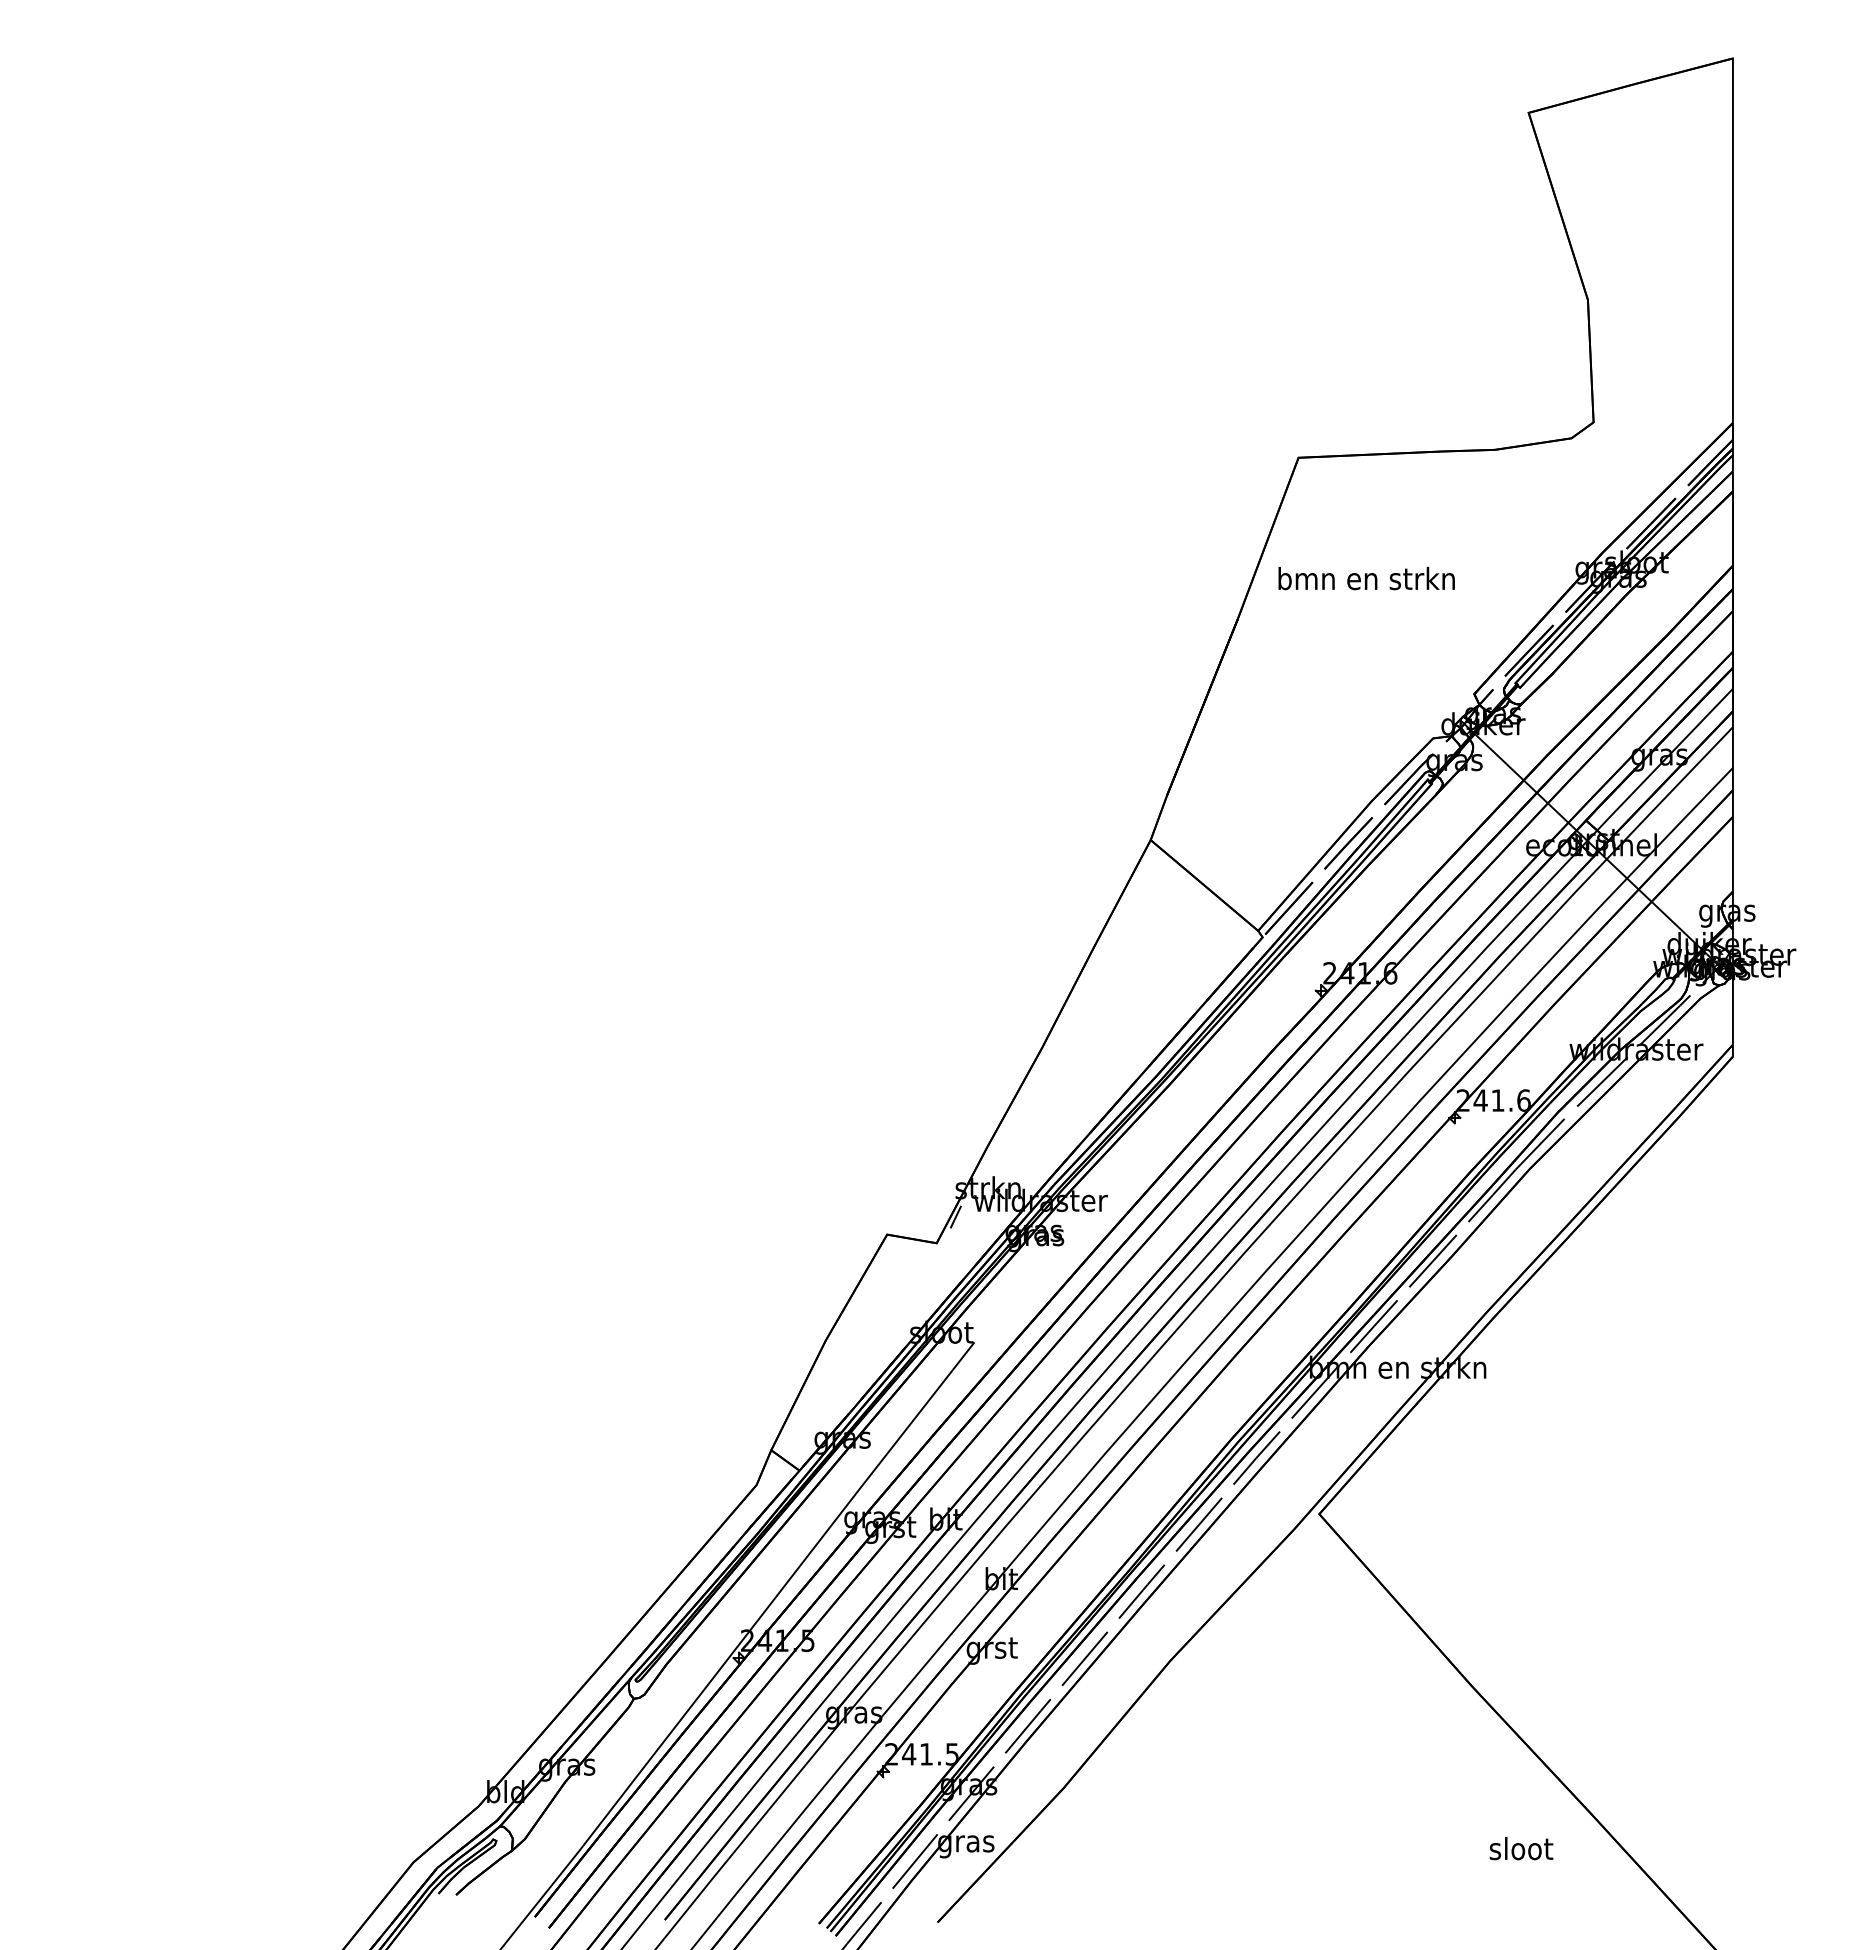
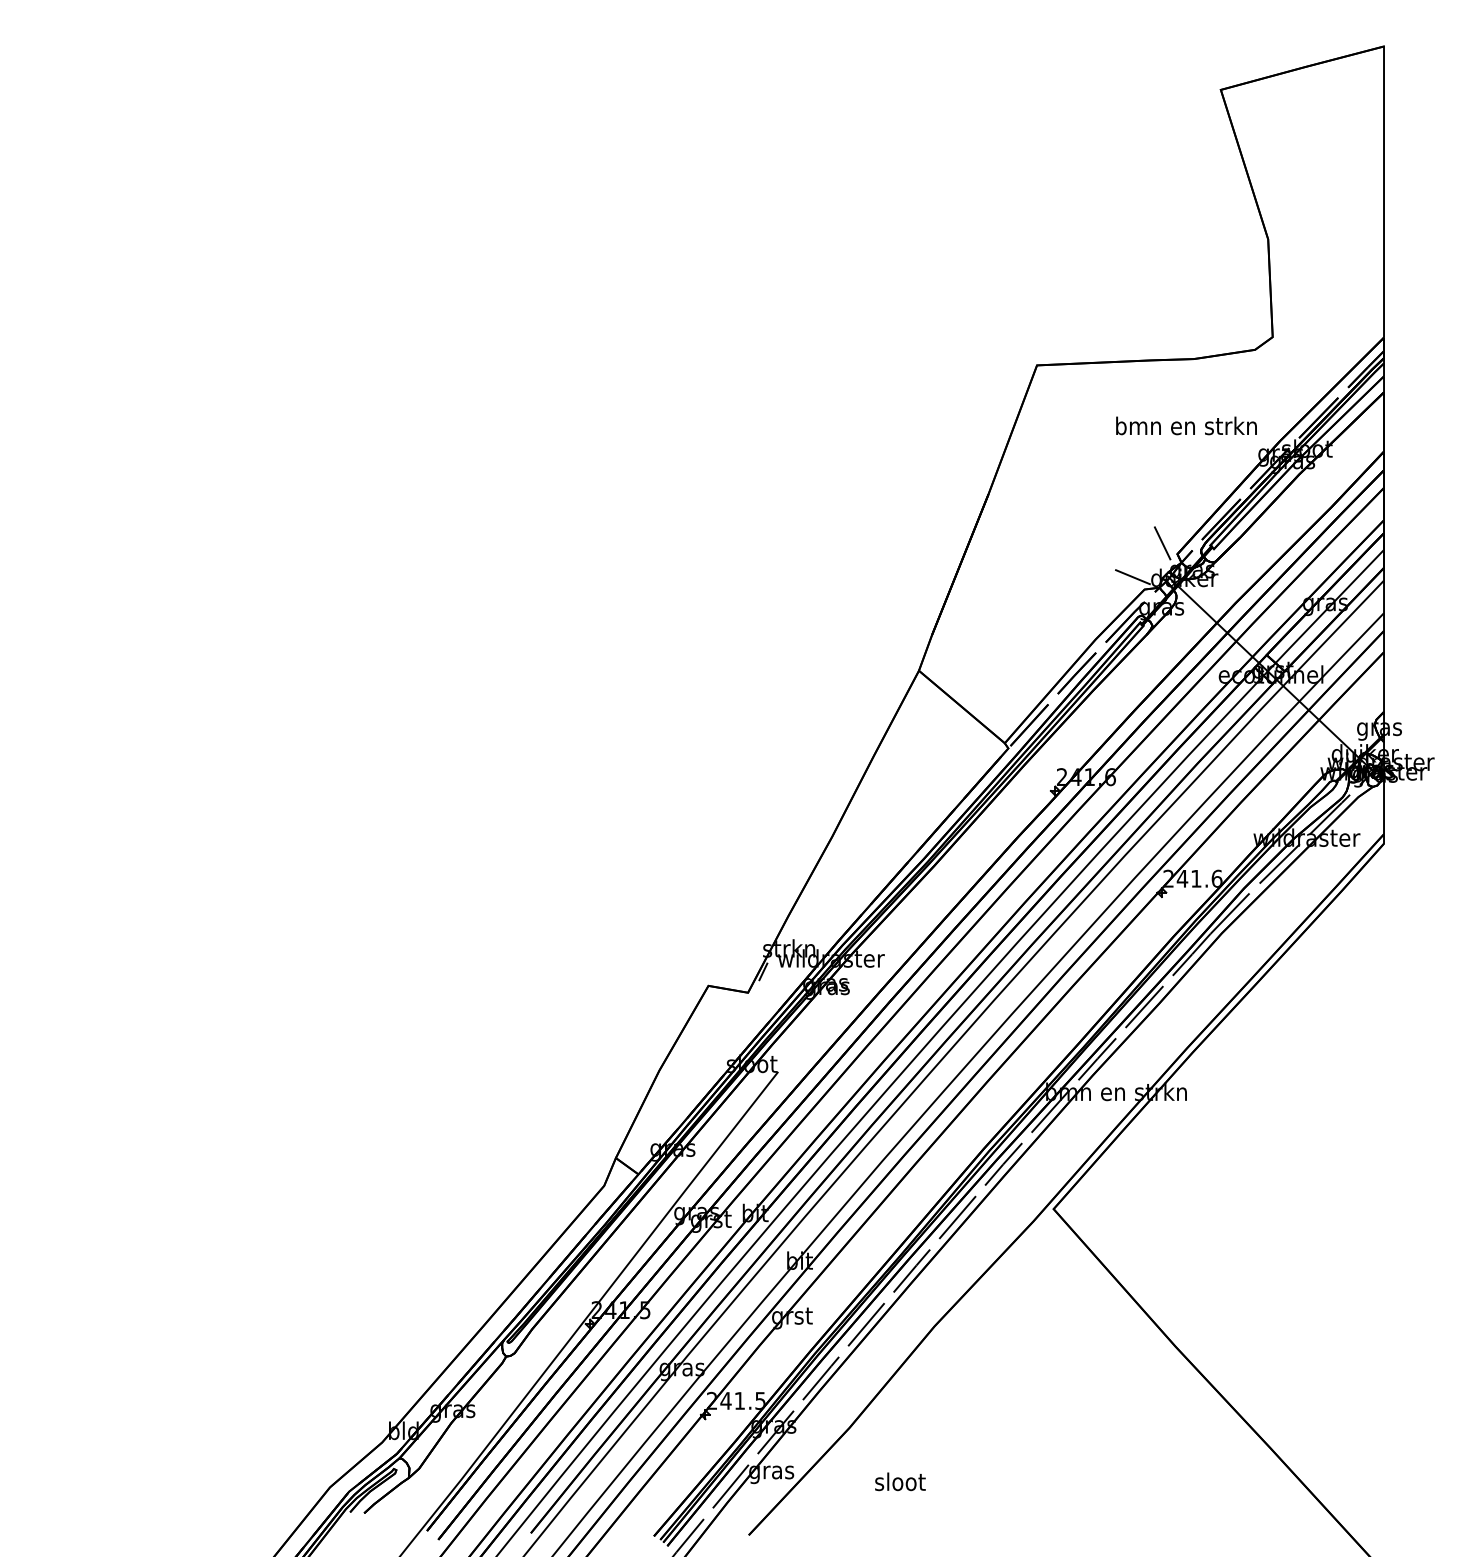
text: (1366, 578) -> (1186, 425), moved
line: (1455, 680) -> (1162, 543), added
line: (1418, 722) -> (1132, 576), added
text: (1521, 1848) -> (900, 1481), moved

